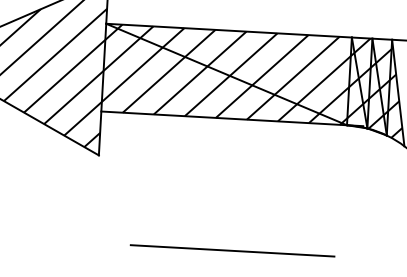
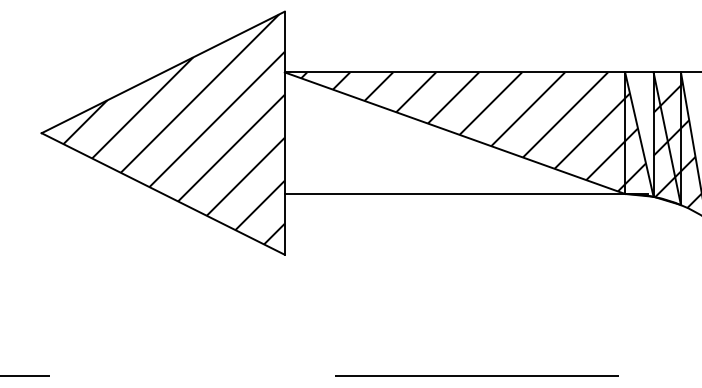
hatch: (361, 70) -> (641, 117), removed
hatch: (223, 75) -> (450, 135), removed

